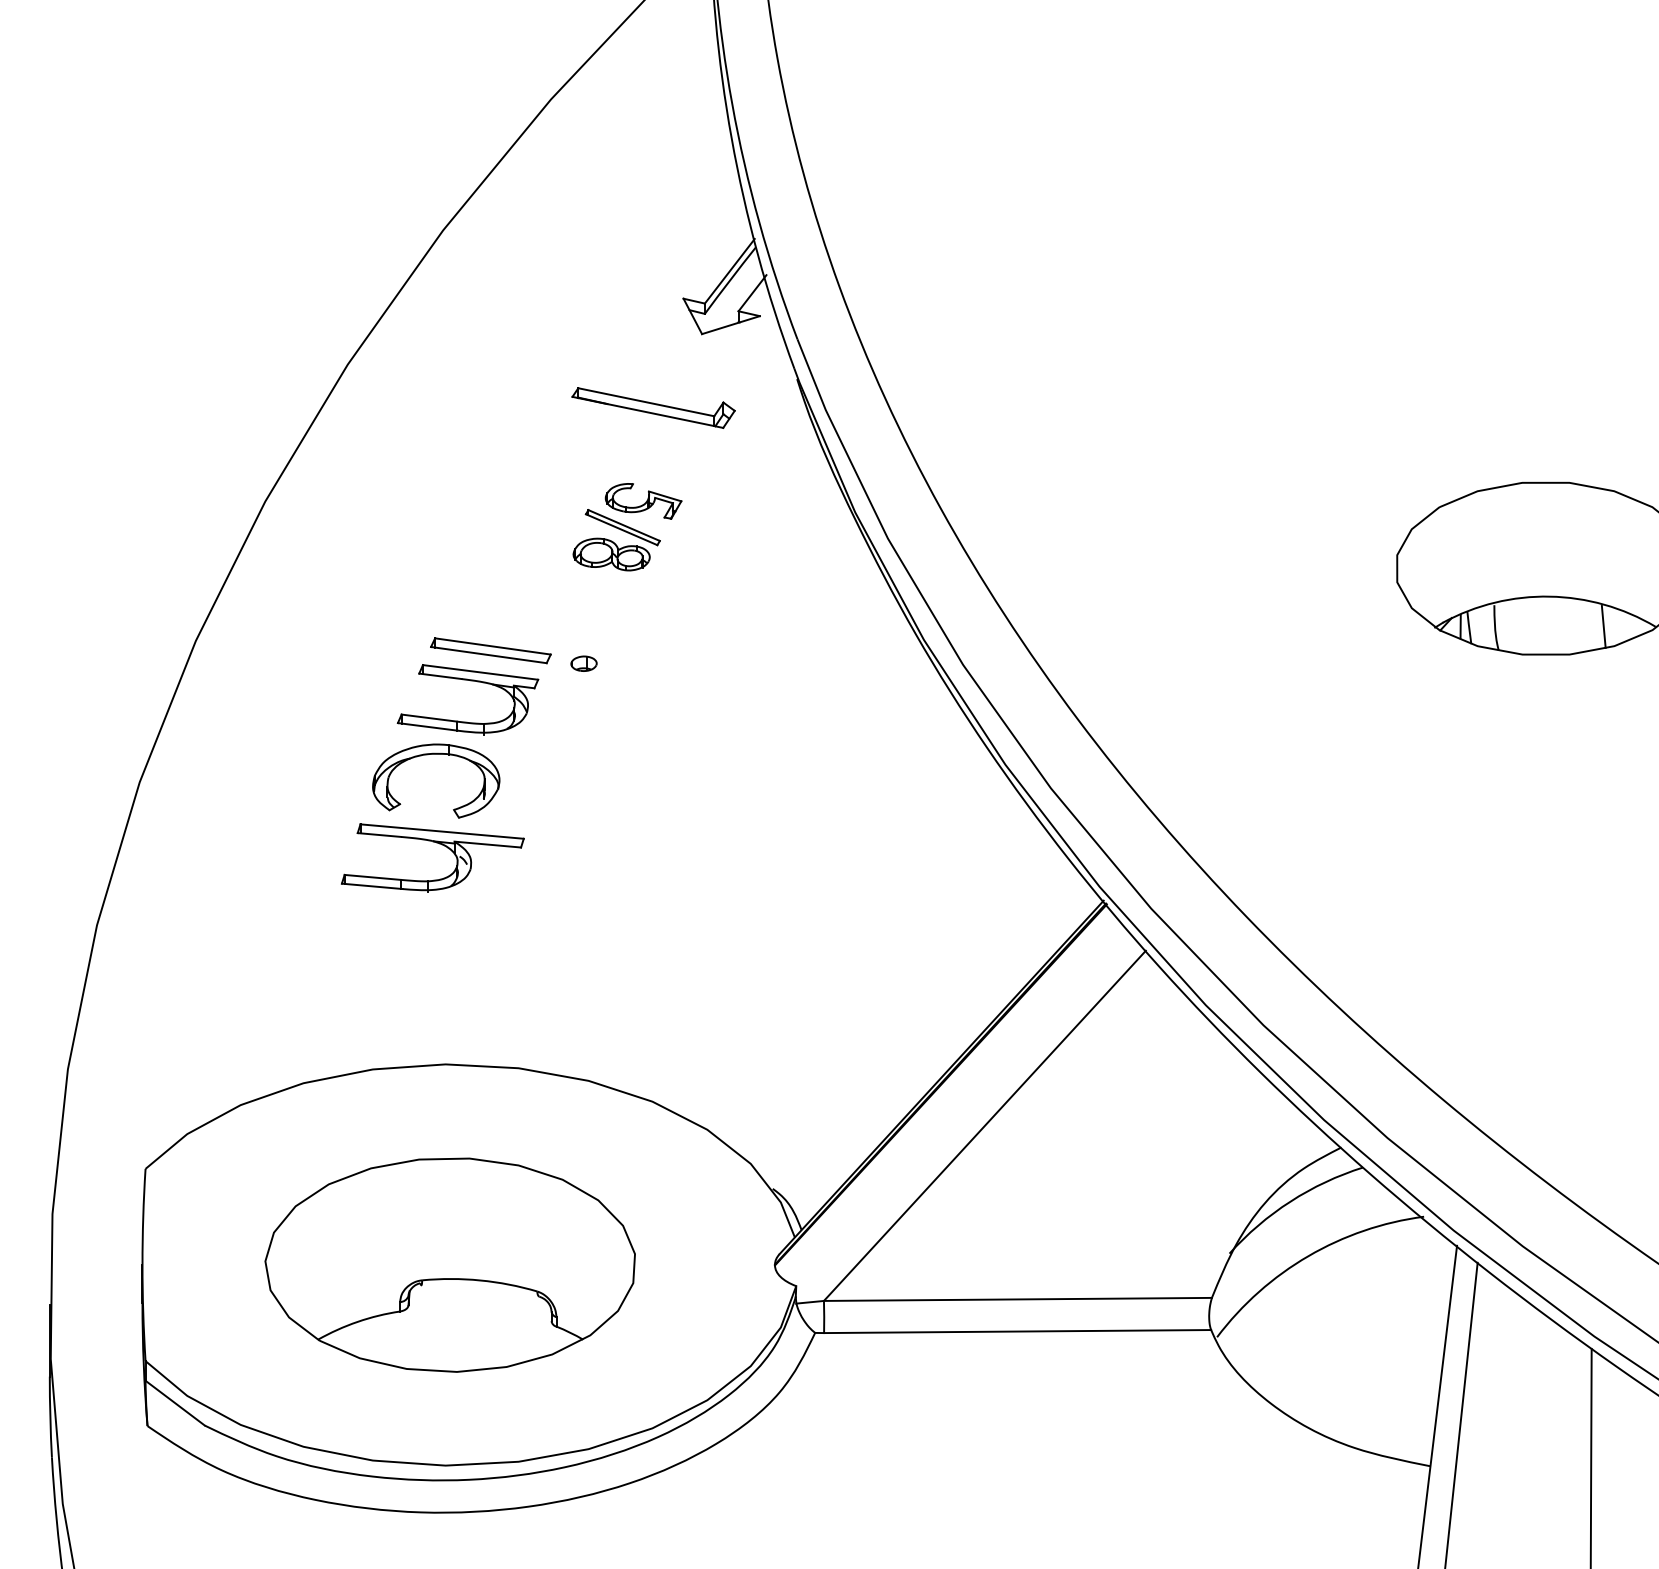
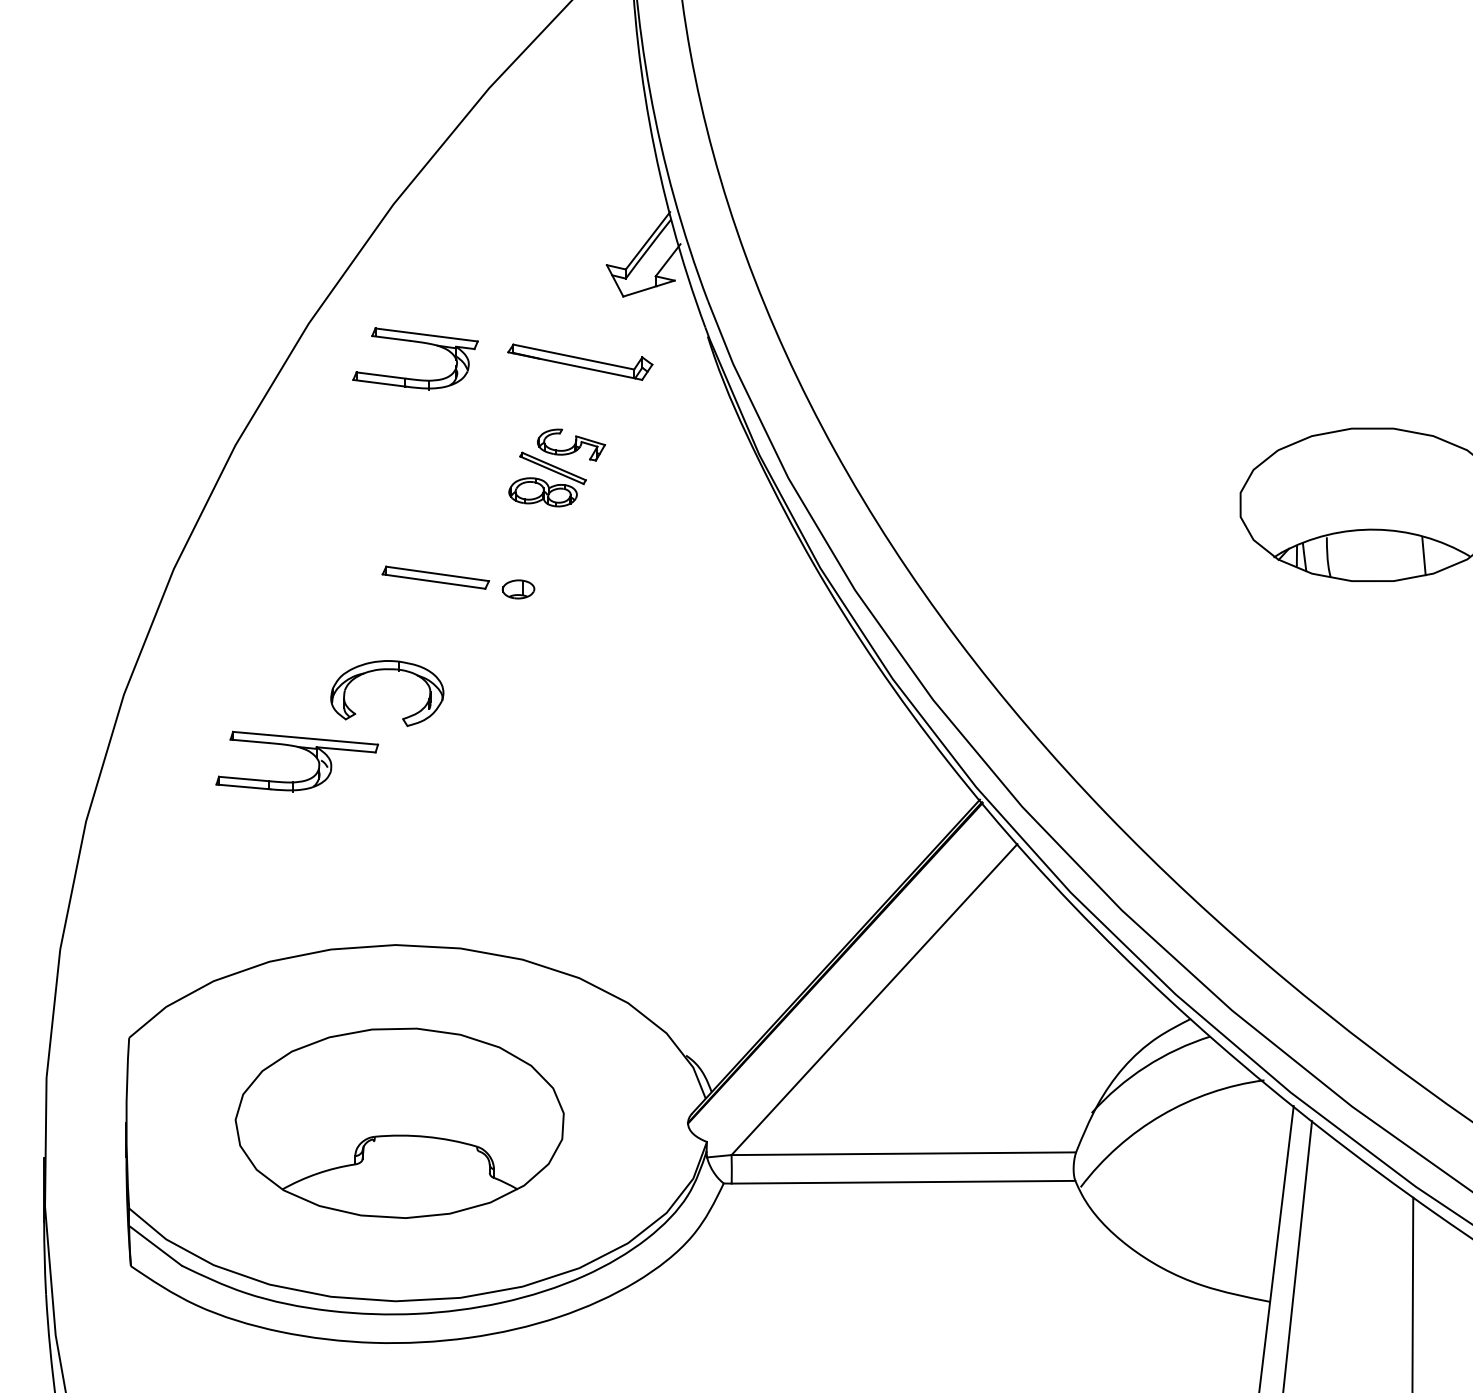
part: (583, 662) -> (518, 588), size x1.4
part: (473, 682) -> (420, 343), moved
part: (437, 844) -> (301, 749), moved

